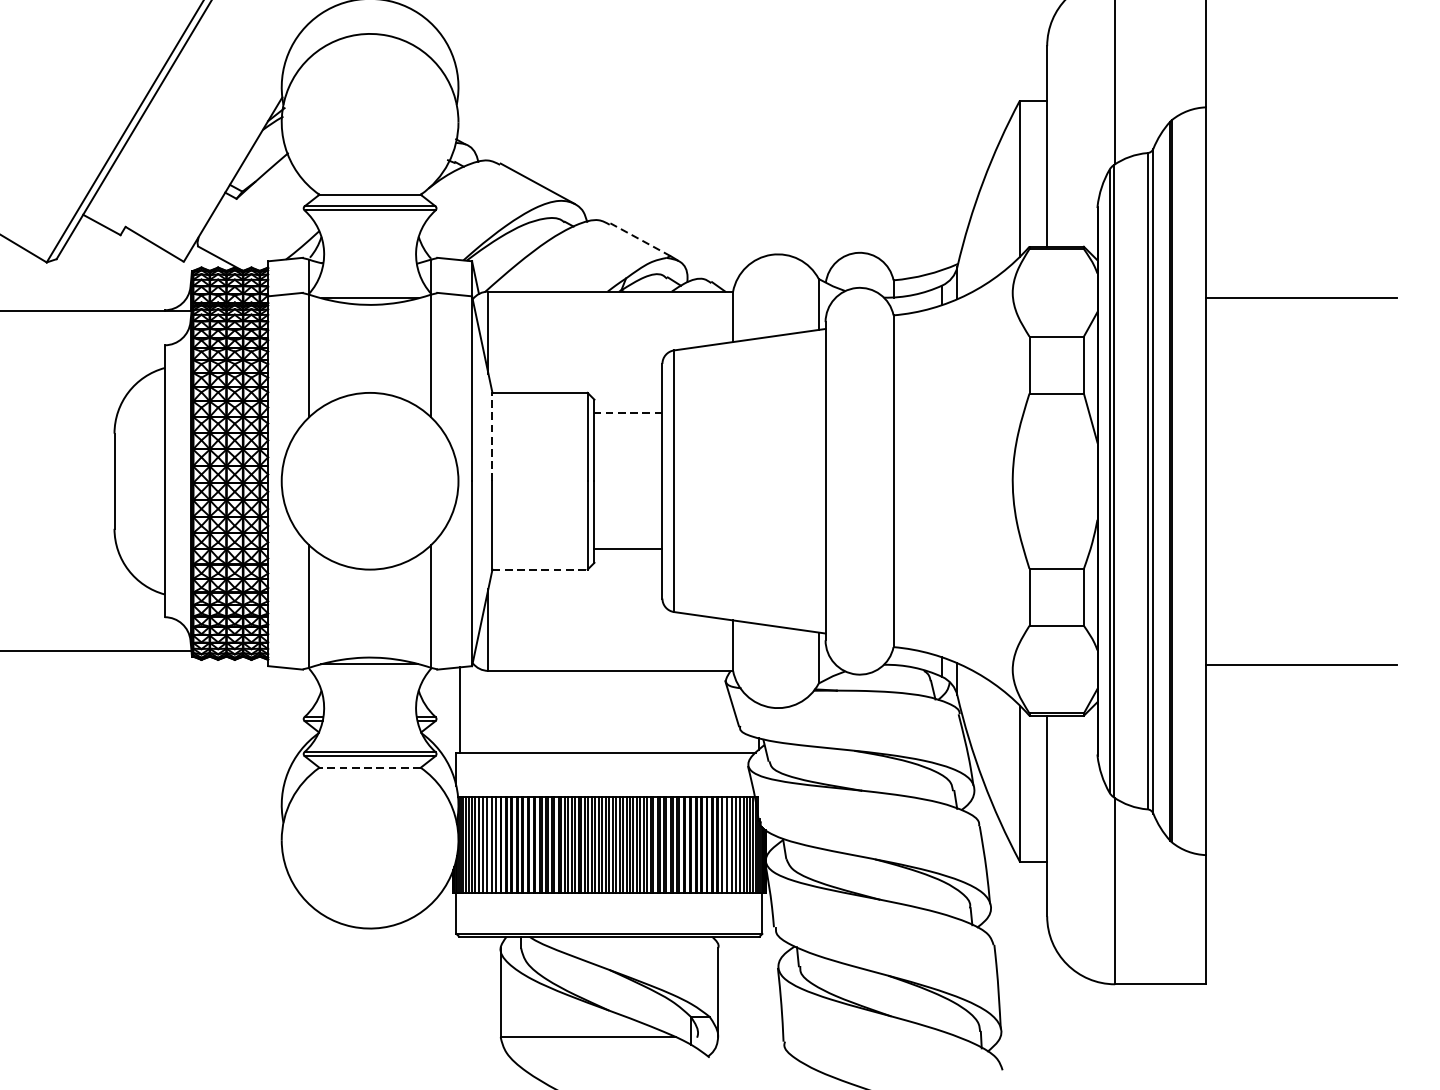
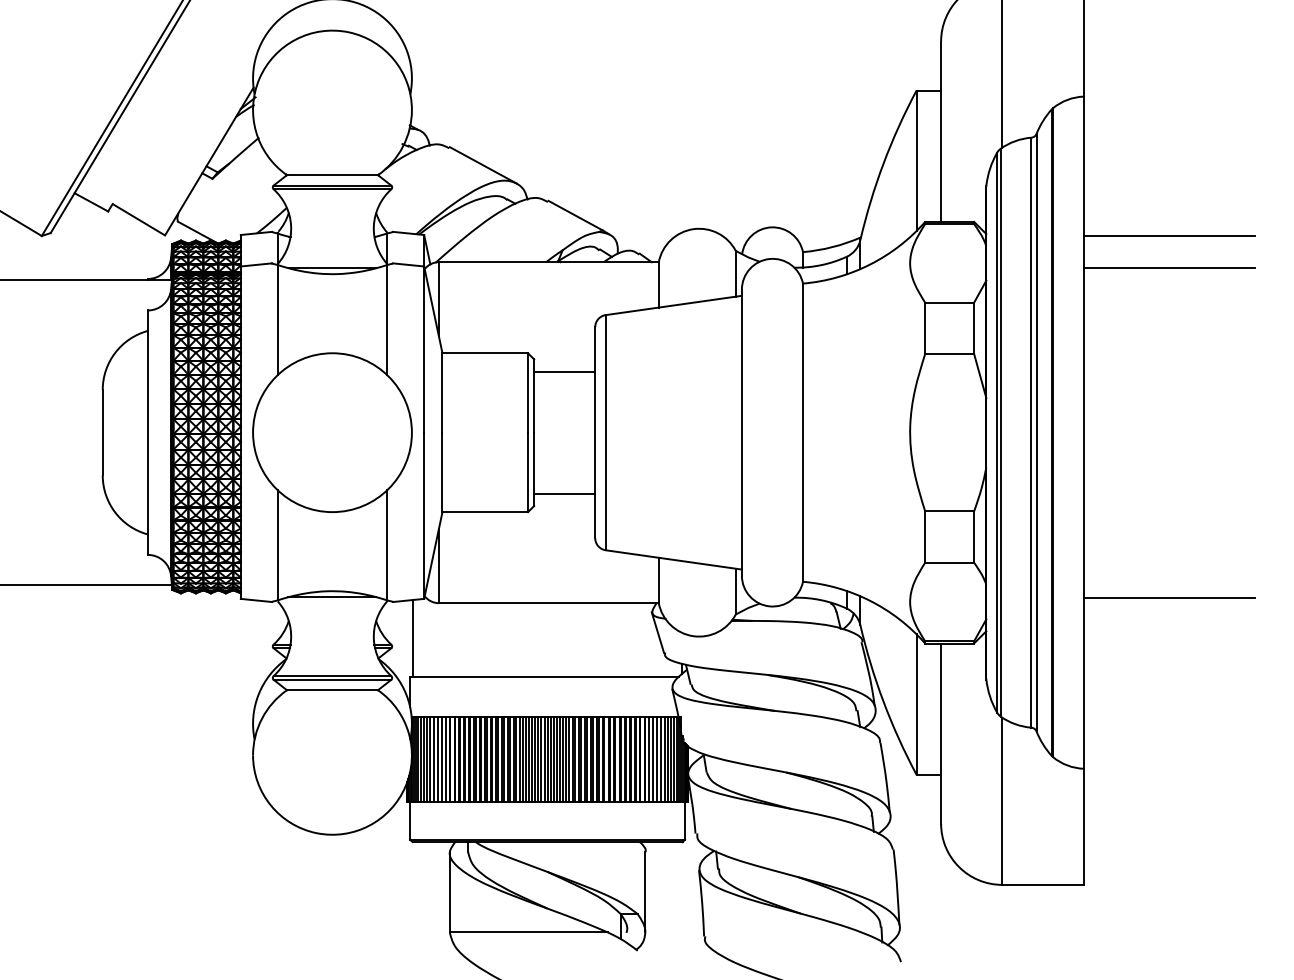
line: (640, 239) -> (575, 215), dashed -> solid
line: (1301, 262) -> (1169, 236), added
line: (628, 413) -> (564, 371), dashed -> solid
line: (492, 436) -> (442, 392), dashed -> solid
line: (540, 570) -> (485, 512), dashed -> solid
line: (370, 768) -> (332, 690), dashed -> solid

